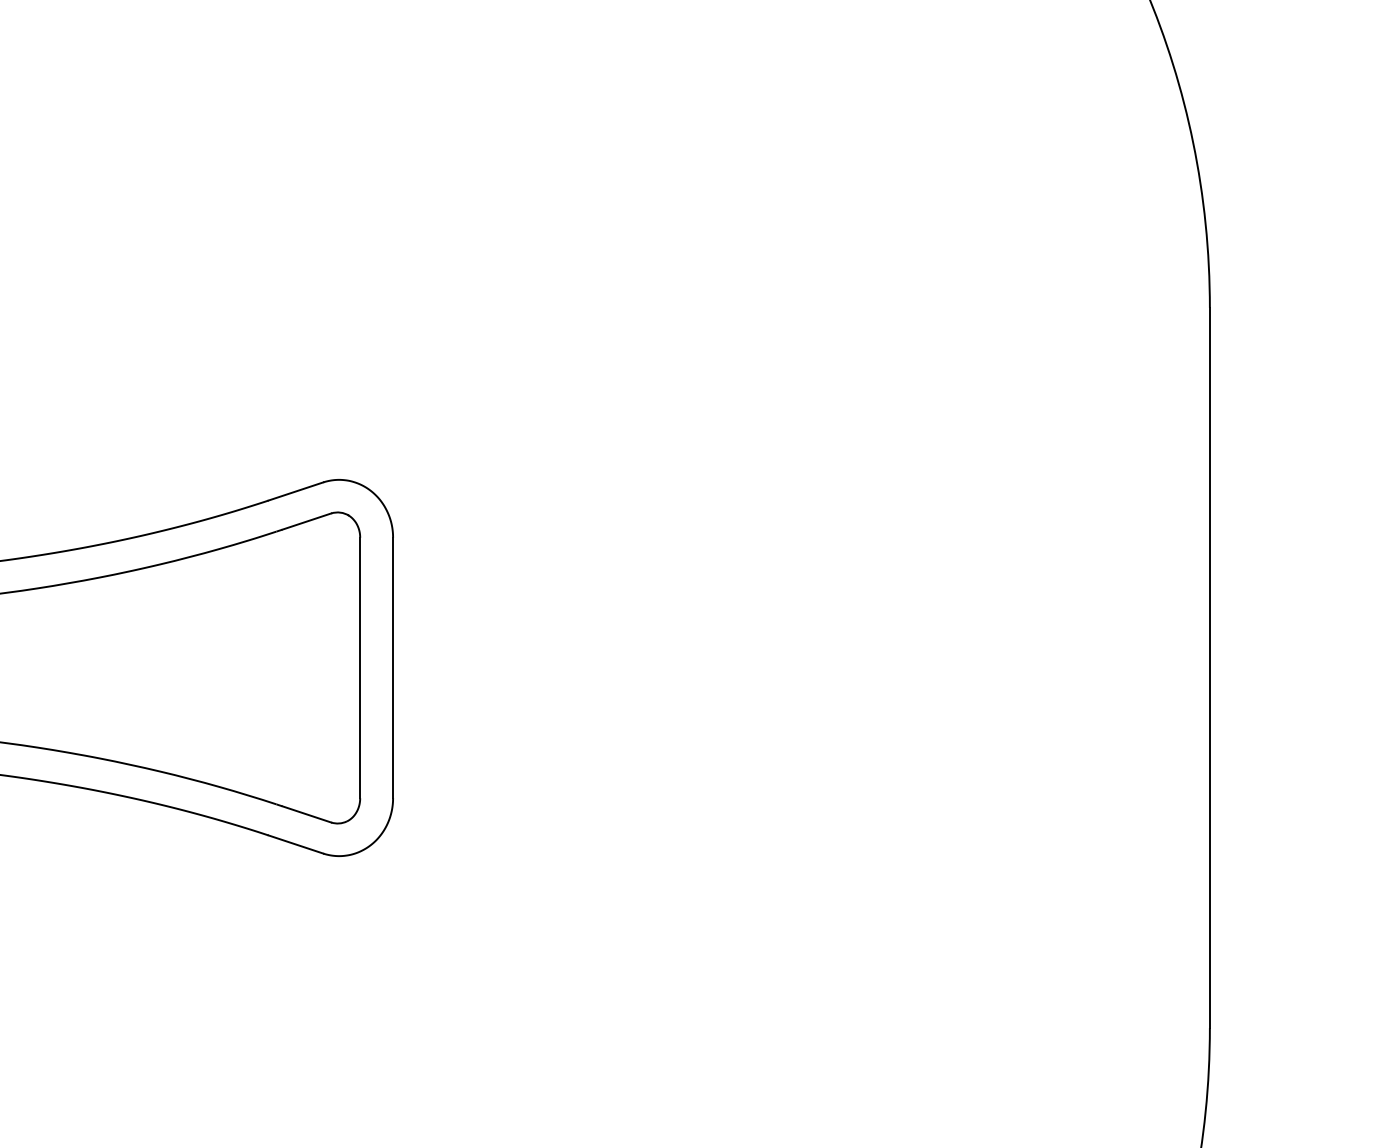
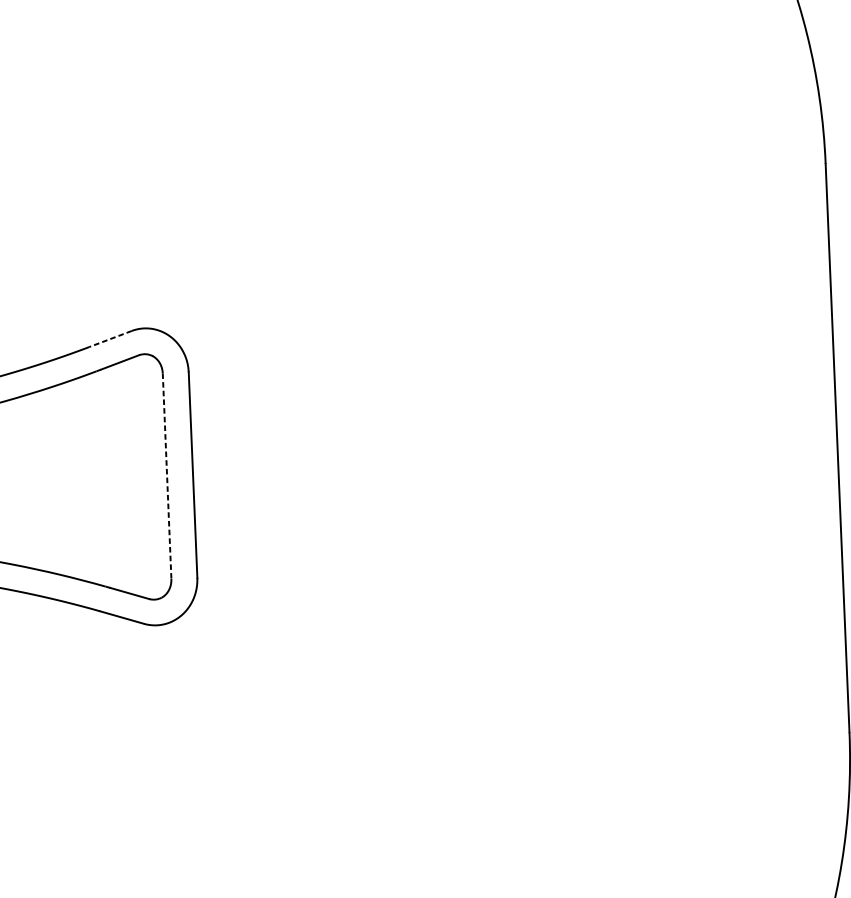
line: (295, 491) -> (110, 339), solid -> dashed
line: (360, 668) -> (167, 476), solid -> dashed

